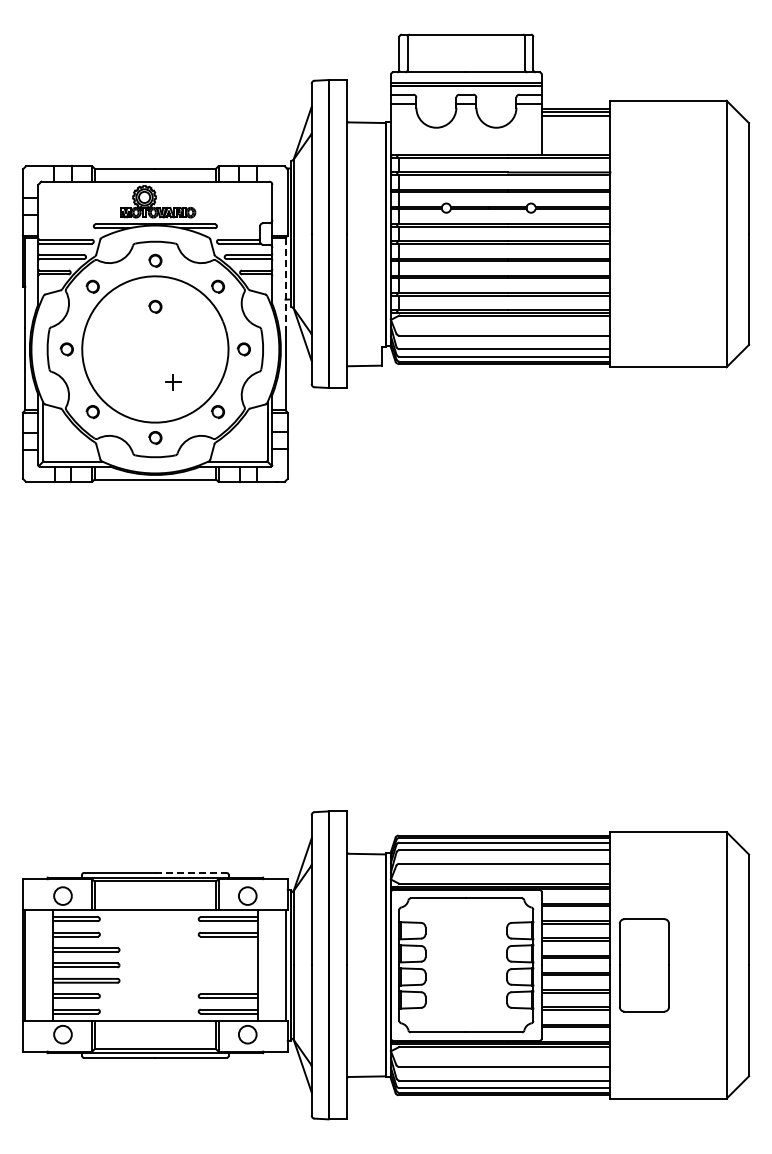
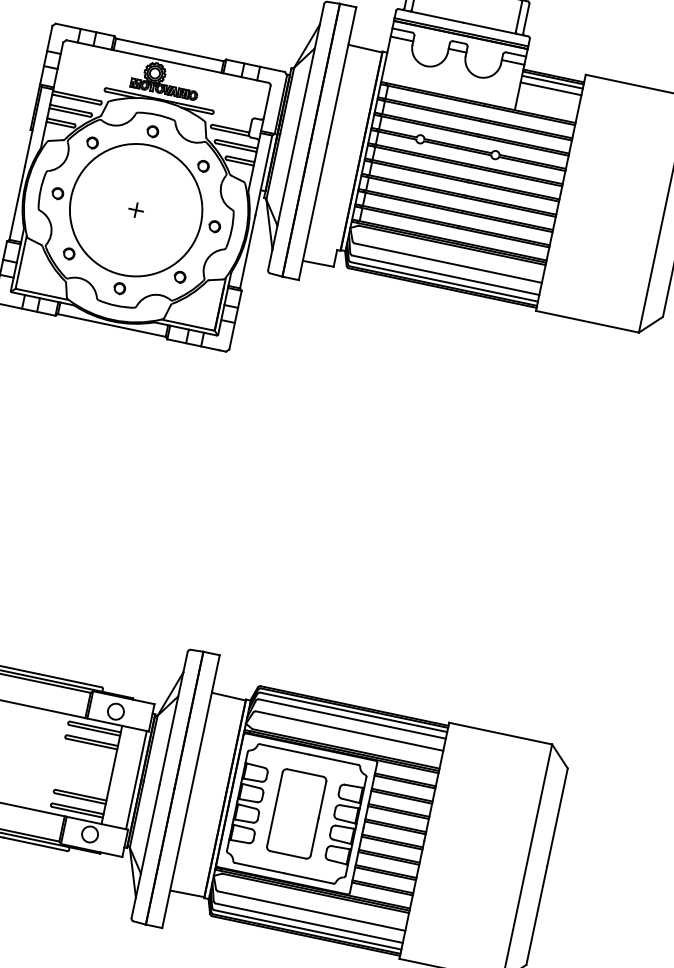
line: (575, 123) -> (550, 88), added
line: (285, 283) -> (263, 176), dashed -> solid
part: (155, 306) -> (144, 172), removed
part: (173, 382) -> (136, 210), moved
line: (191, 873) -> (70, 681), dashed -> solid
part: (643, 965) -> (295, 813), moved

